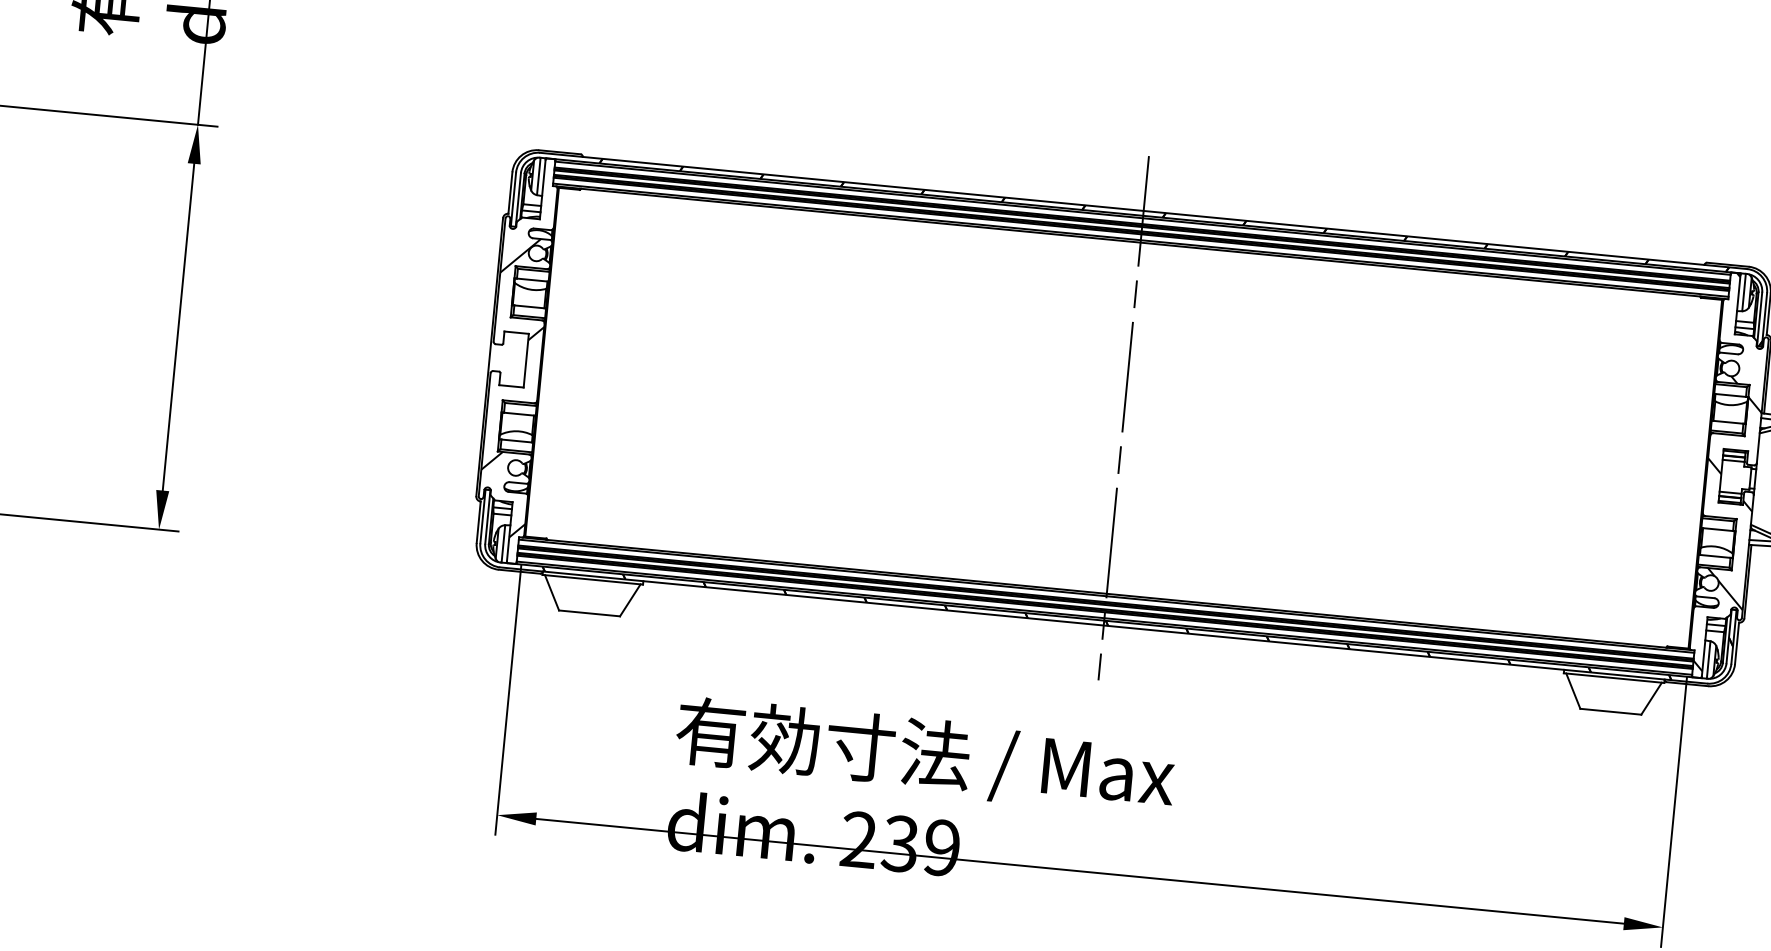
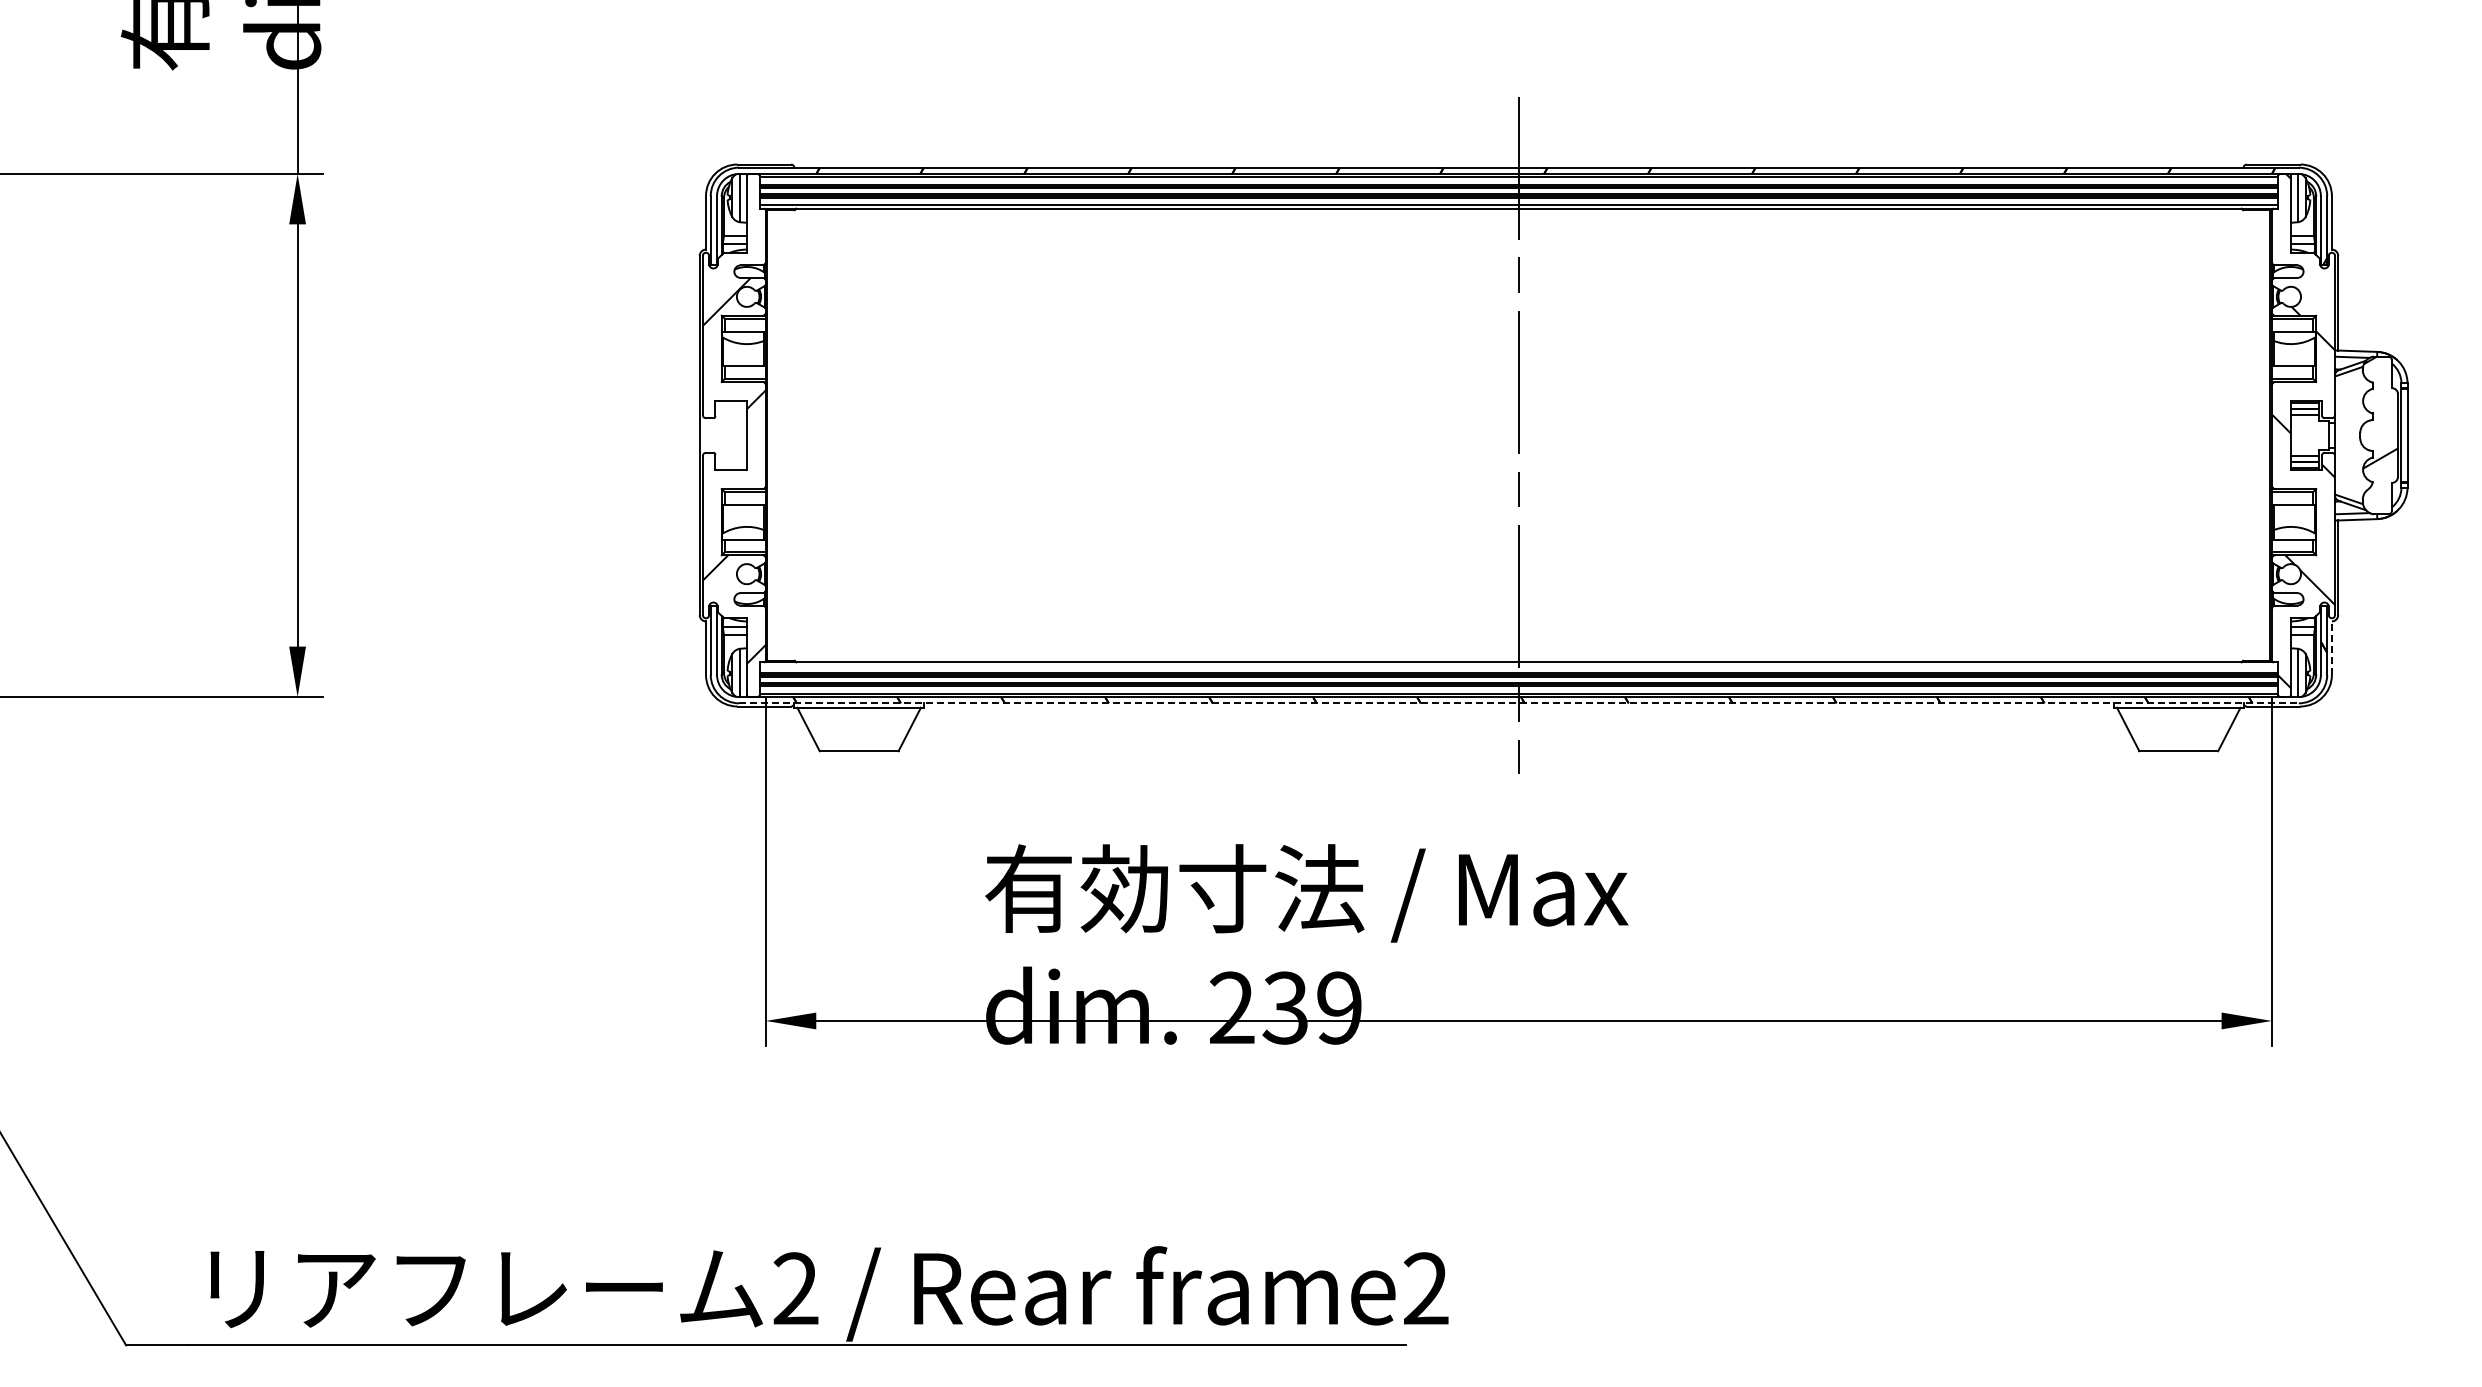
line: (1106, 596) -> (1518, 665), removed
line: (1103, 625) -> (1518, 703), solid -> dashed
line: (1736, 643) -> (2331, 648), solid -> dashed

